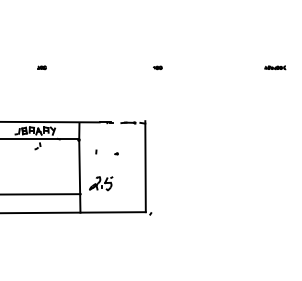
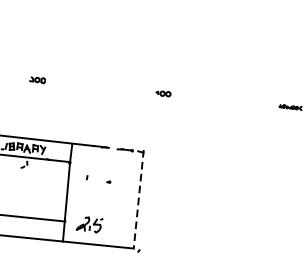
part: (41, 67) -> (37, 79), size x1.6
part: (157, 67) -> (163, 93), size x1.6
line: (145, 166) -> (138, 199), solid -> dashed
part: (101, 183) -> (90, 224), moved

